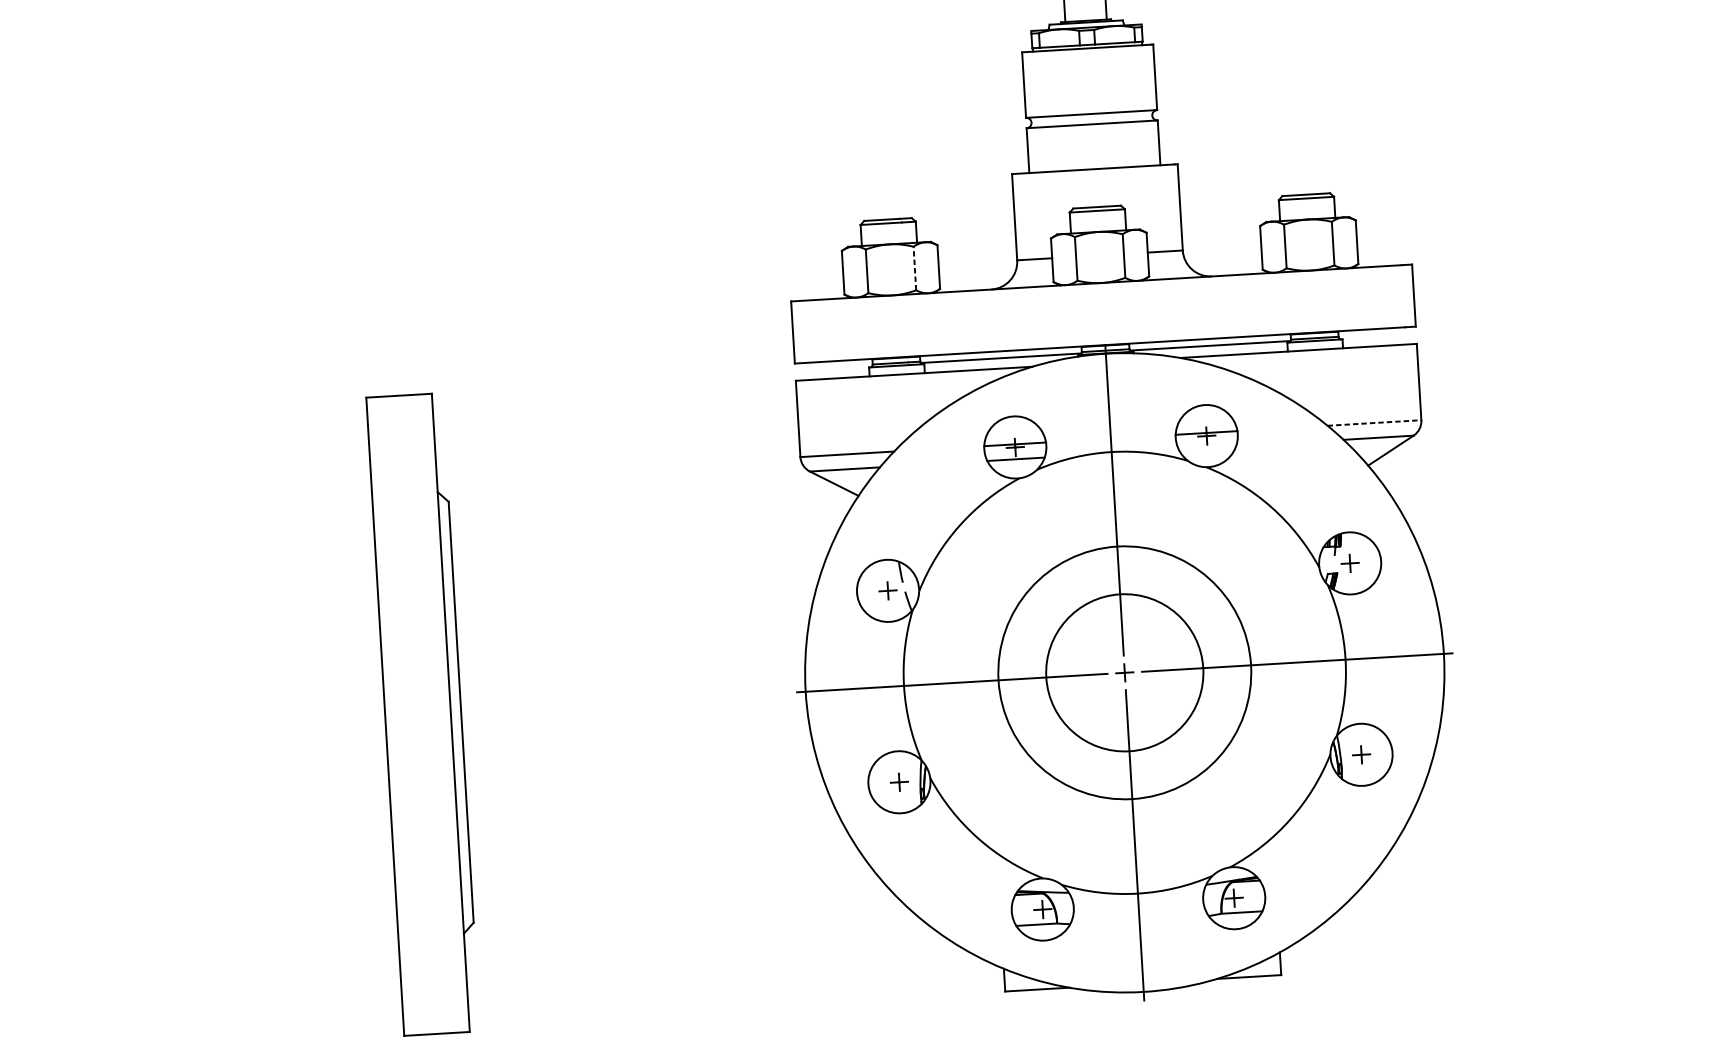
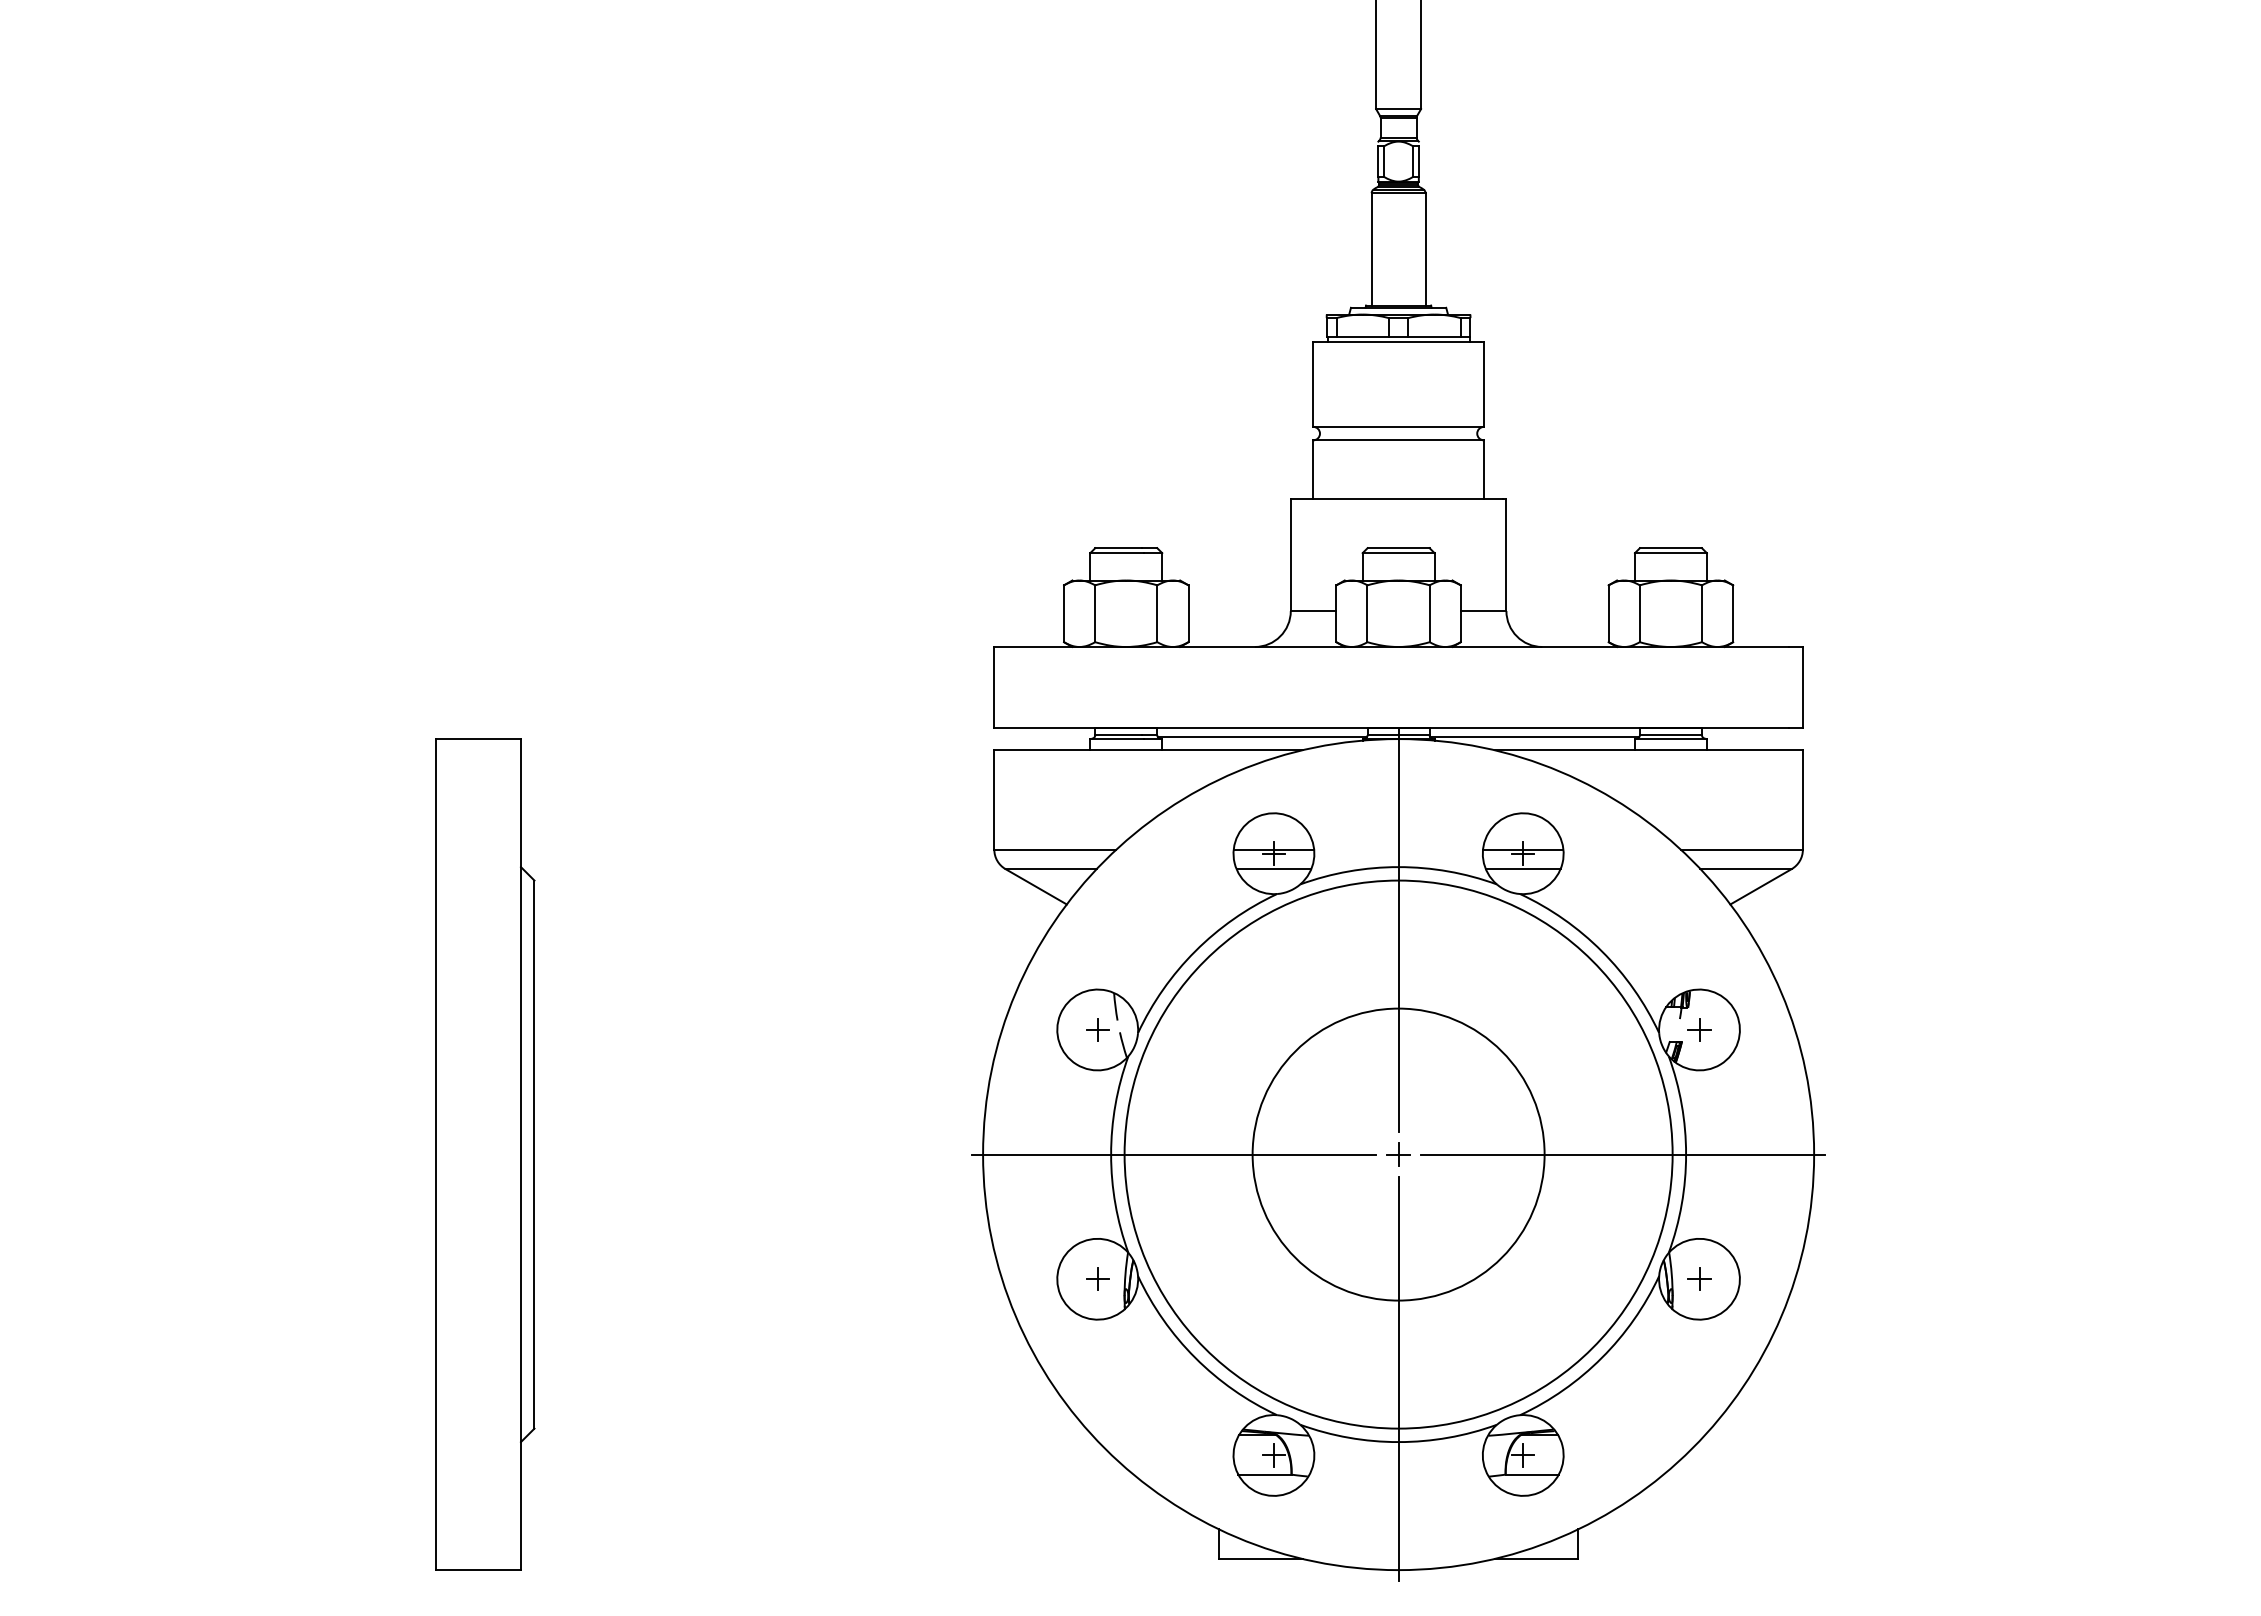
line: (914, 268) -> (1157, 613), dashed -> solid
line: (1374, 422) -> (1742, 849), dashed -> solid
line: (1206, 448) -> (1522, 869), added
circle: (1124, 672) -> (1398, 1154), size x1.43
circle: (1124, 672) -> (1398, 1154), size x1.67

